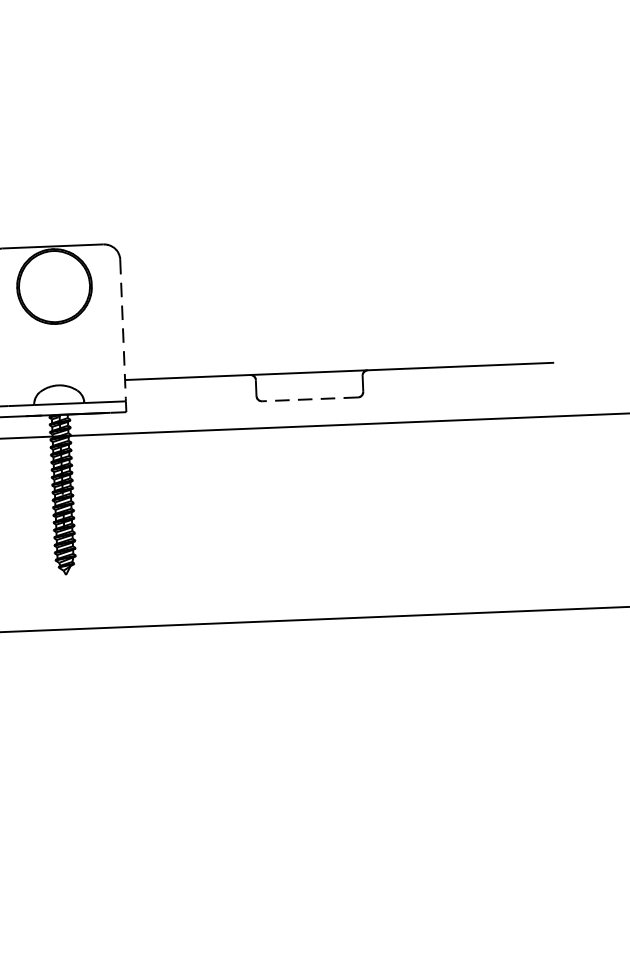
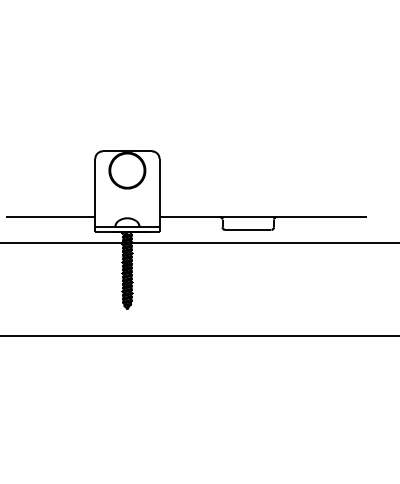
line: (122, 331) -> (159, 193), dashed -> solid
line: (308, 398) -> (247, 229), dashed -> solid

